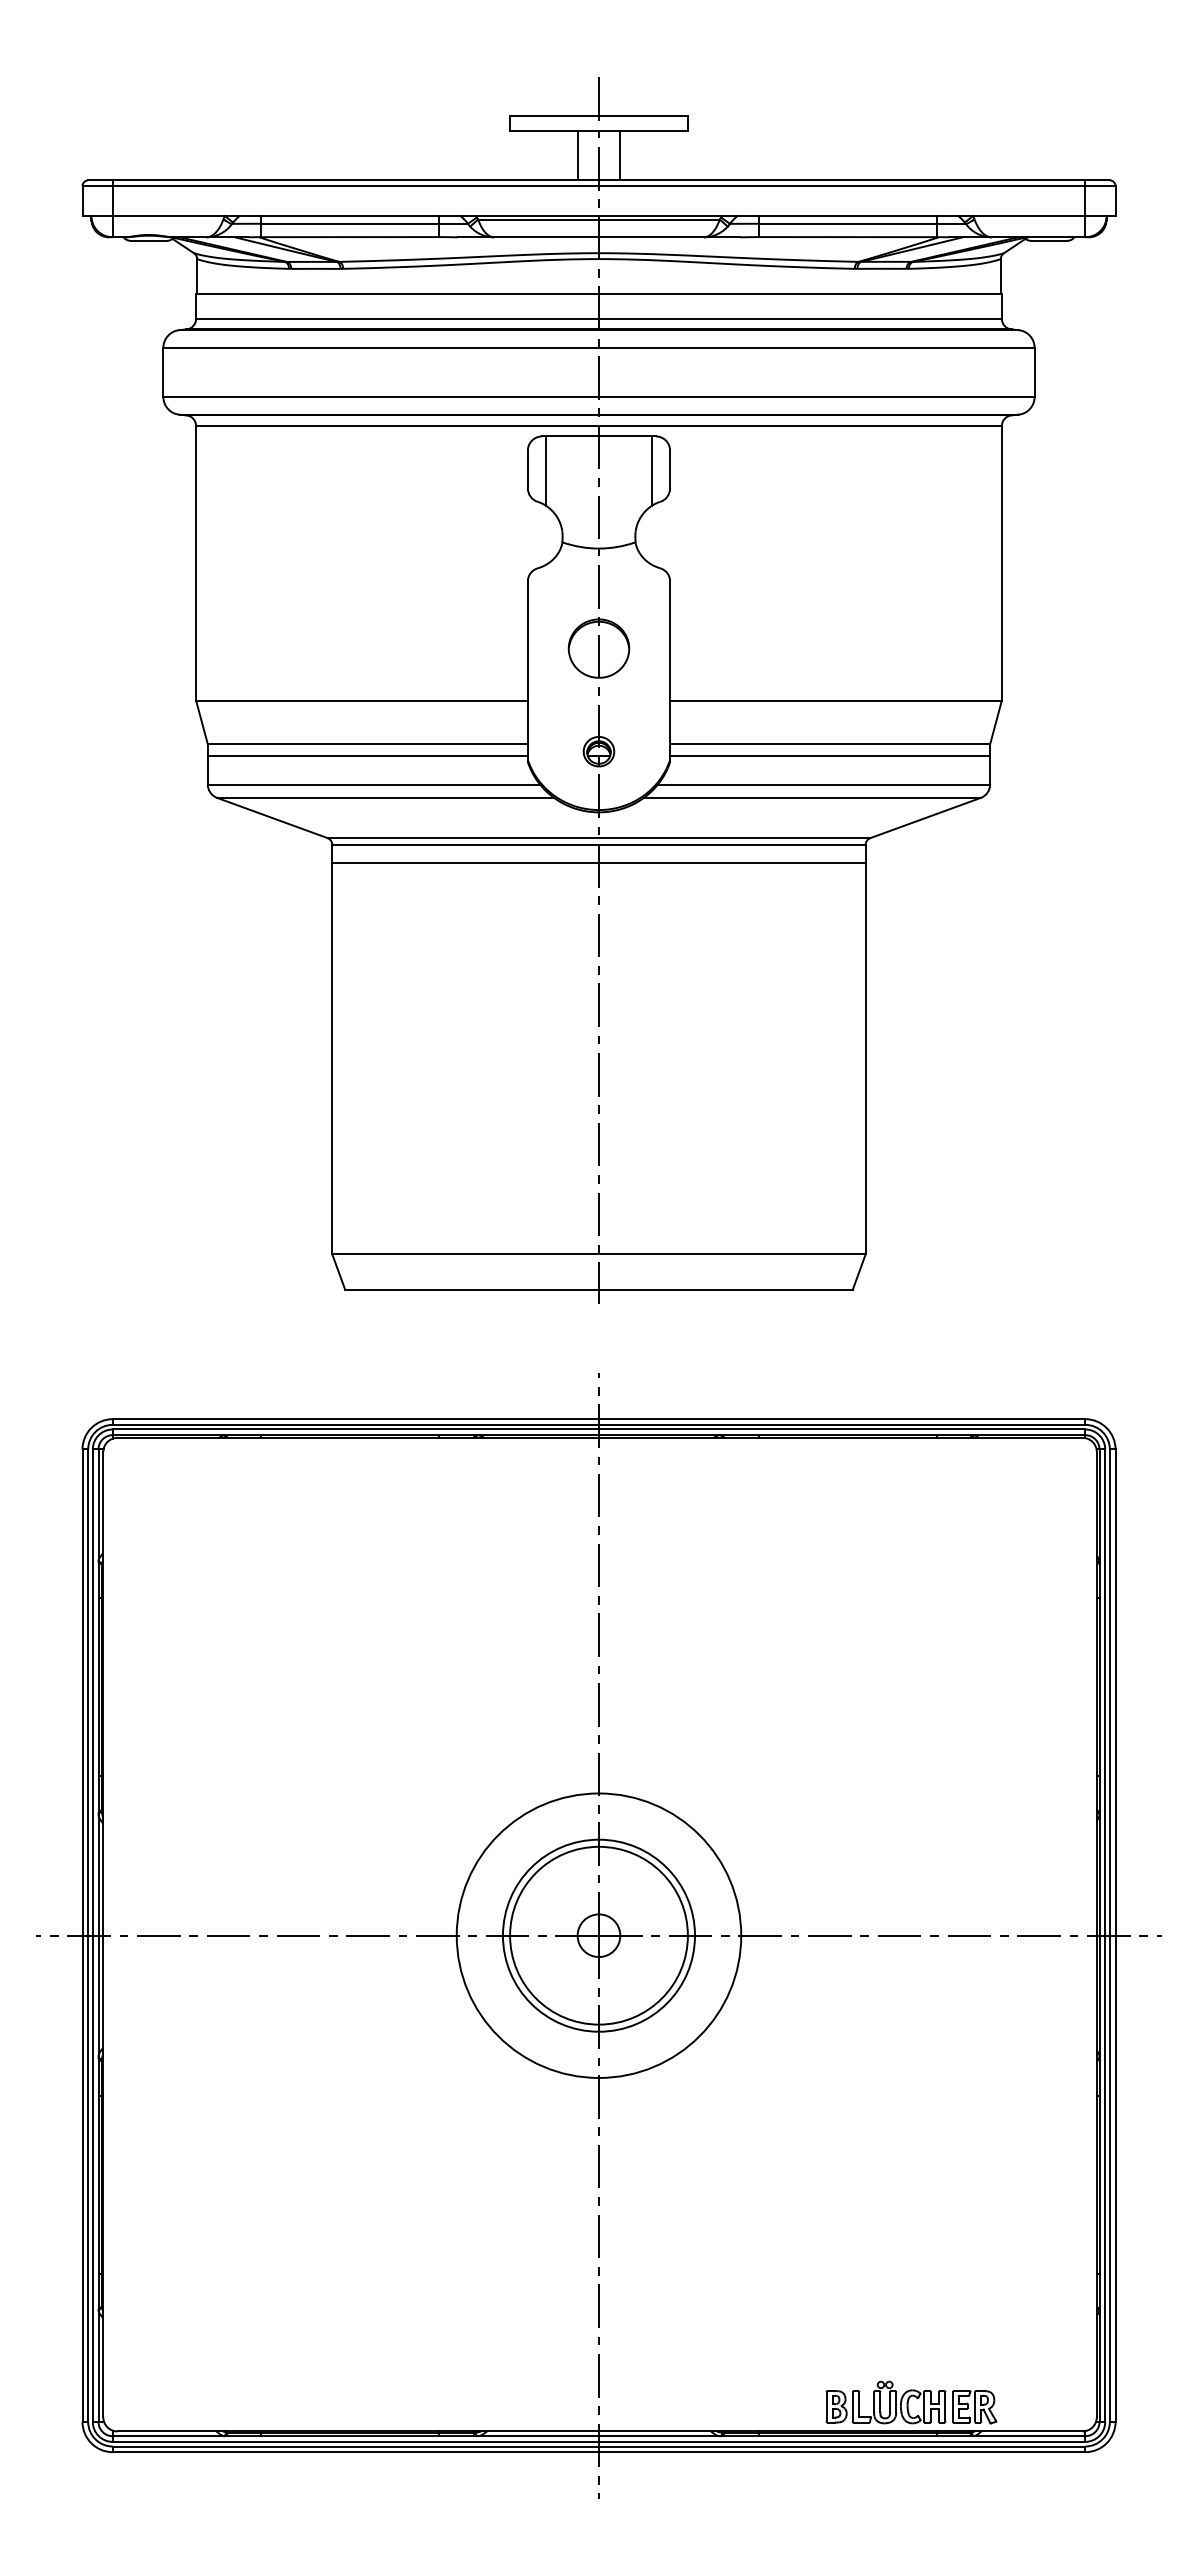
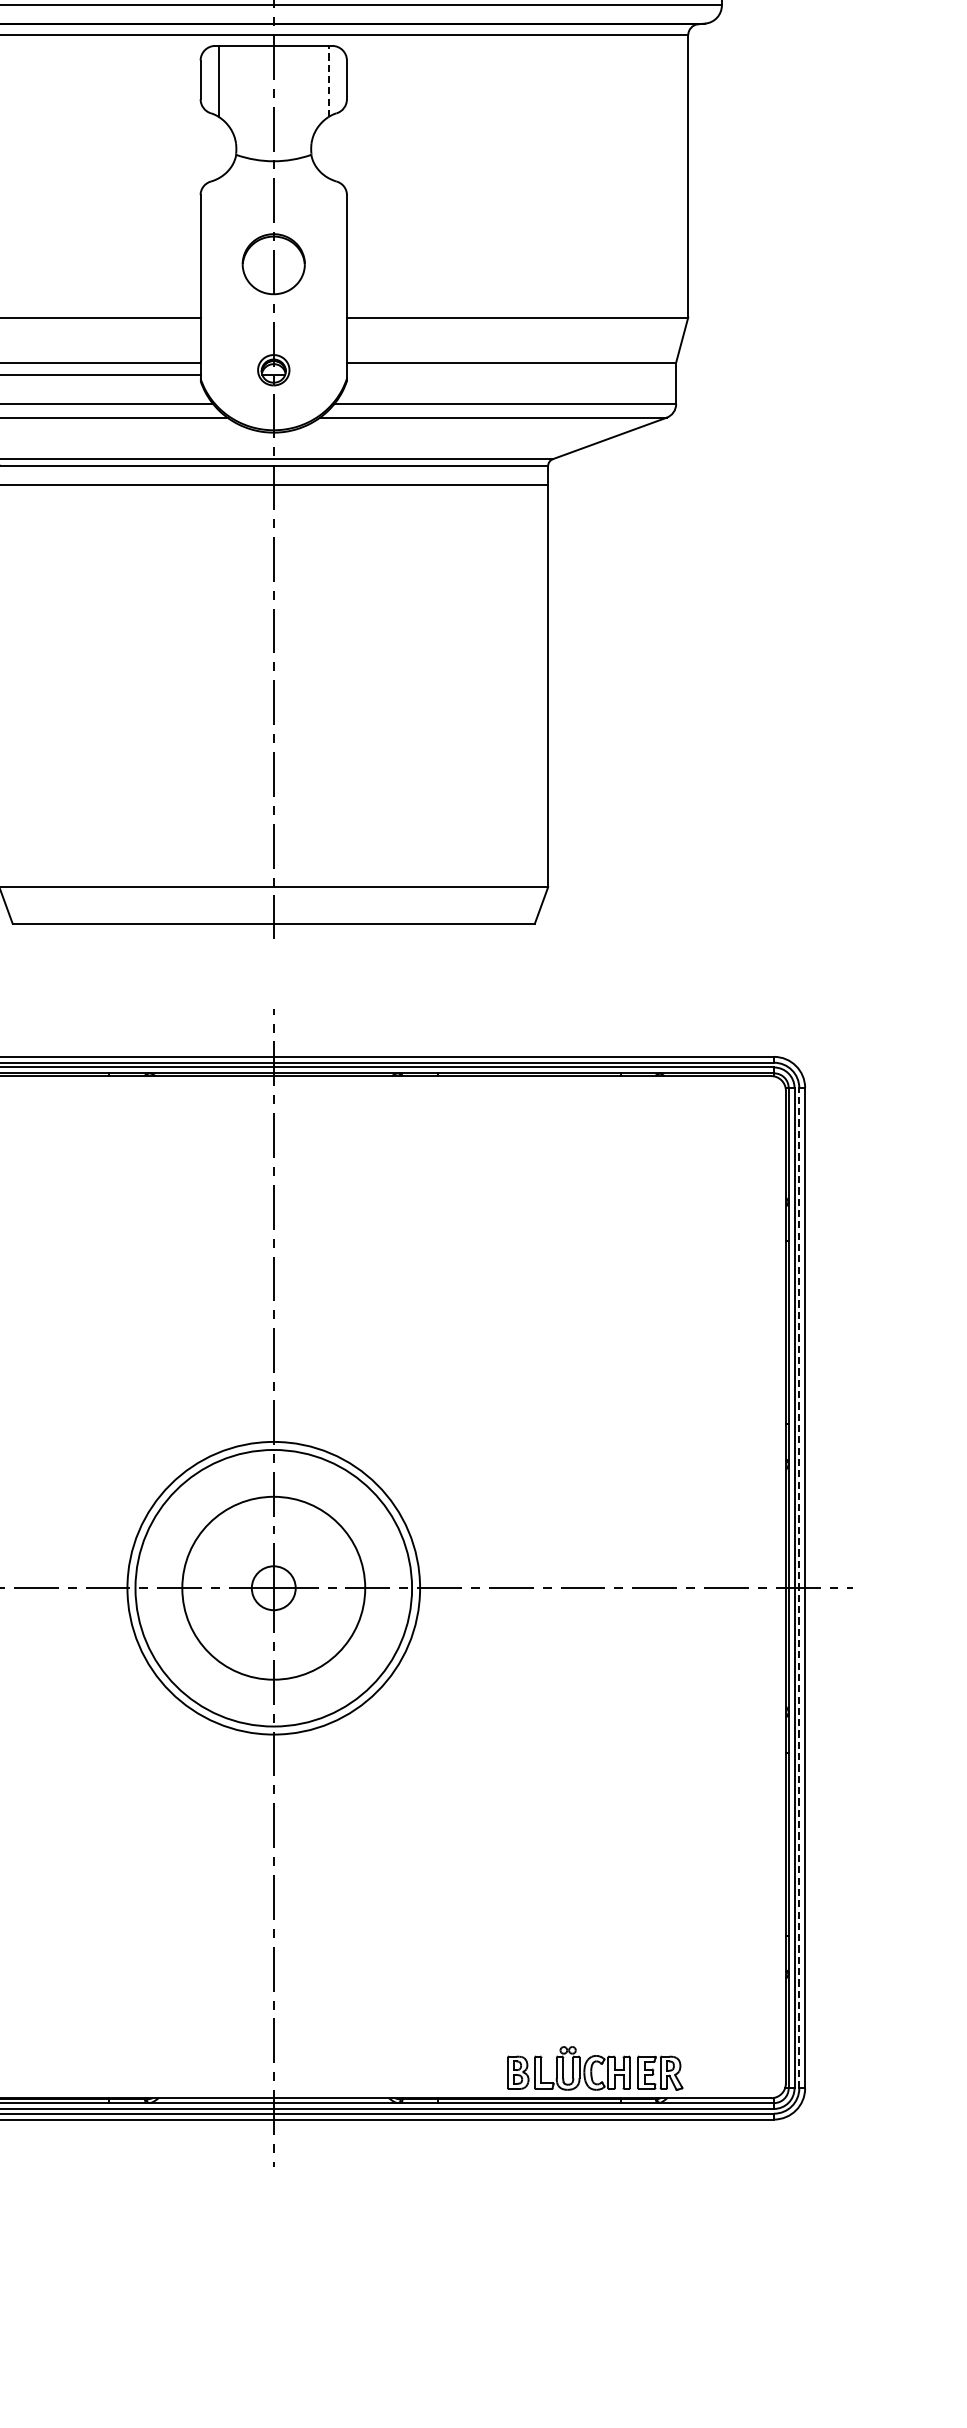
line: (652, 471) -> (328, 82), solid -> dashed
line: (830, 756) -> (511, 375), removed
circle: (598, 1935) -> (273, 1588), size x1.4
line: (1109, 1935) -> (798, 1588), solid -> dashed

